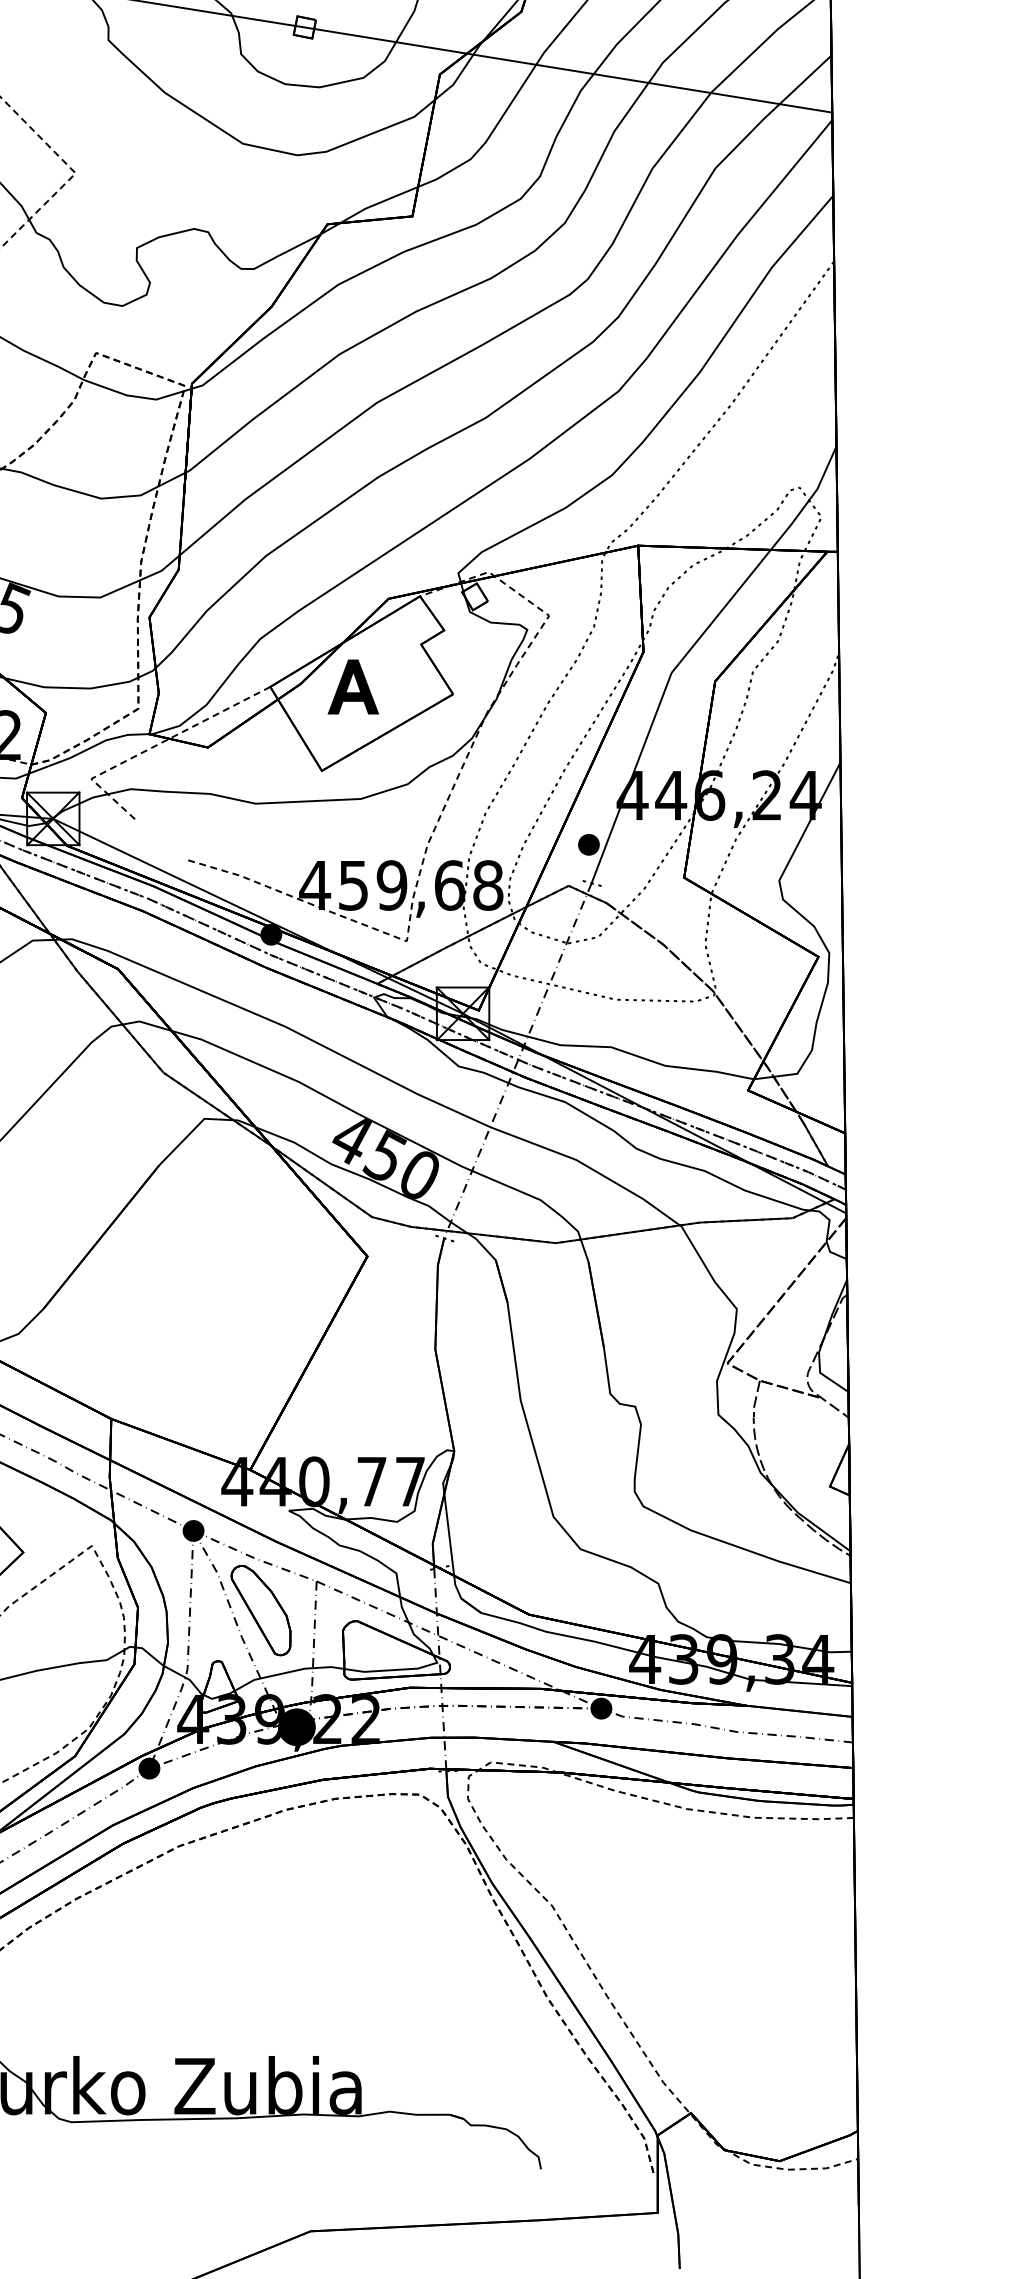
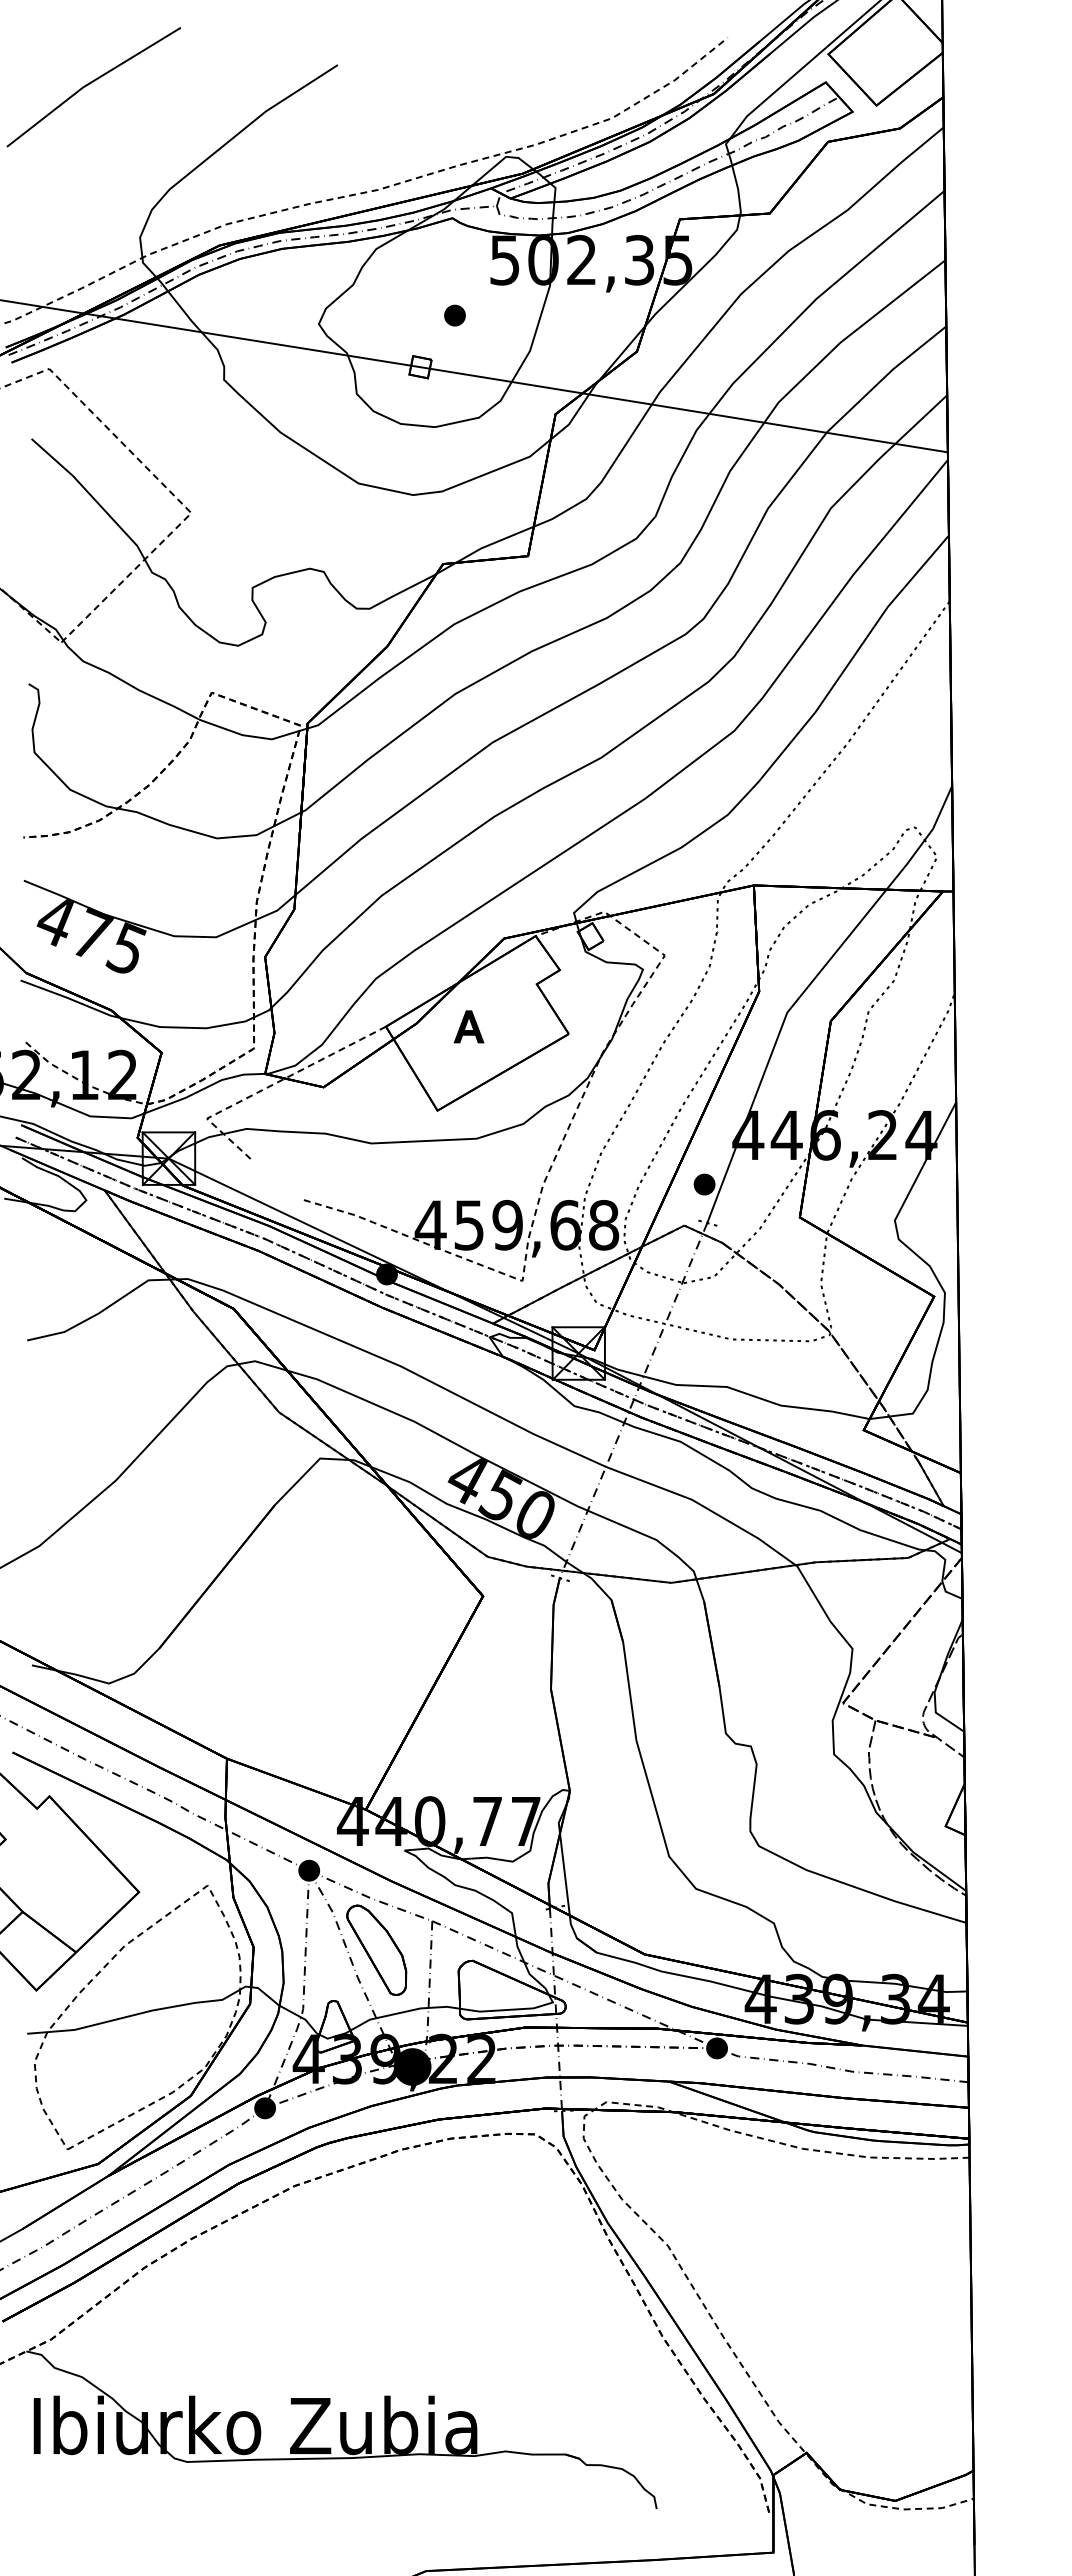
part: (352, 686) -> (468, 1026), size x0.6

